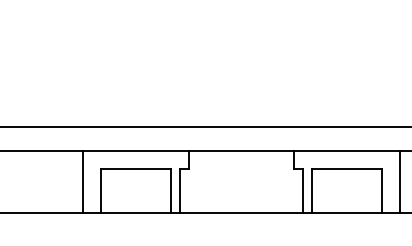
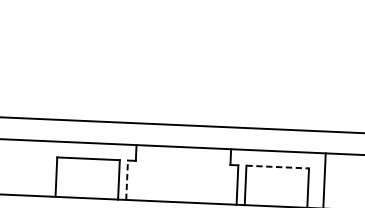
line: (347, 168) -> (278, 167), solid -> dashed
line: (82, 181) -> (40, 168), removed
line: (179, 190) -> (126, 180), solid -> dashed

